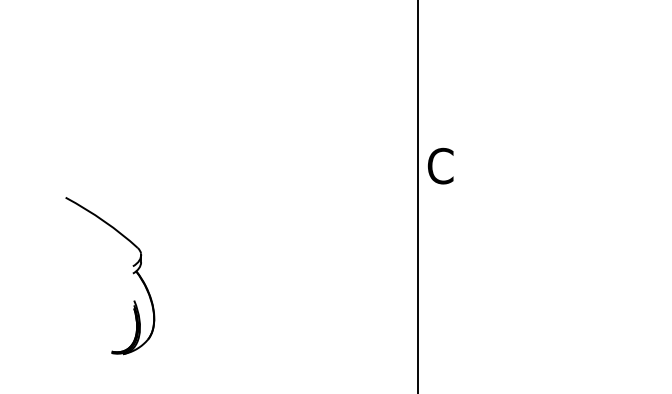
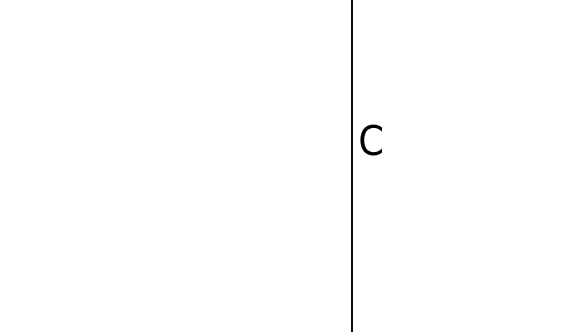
part: (132, 272) -> (111, 229), removed

